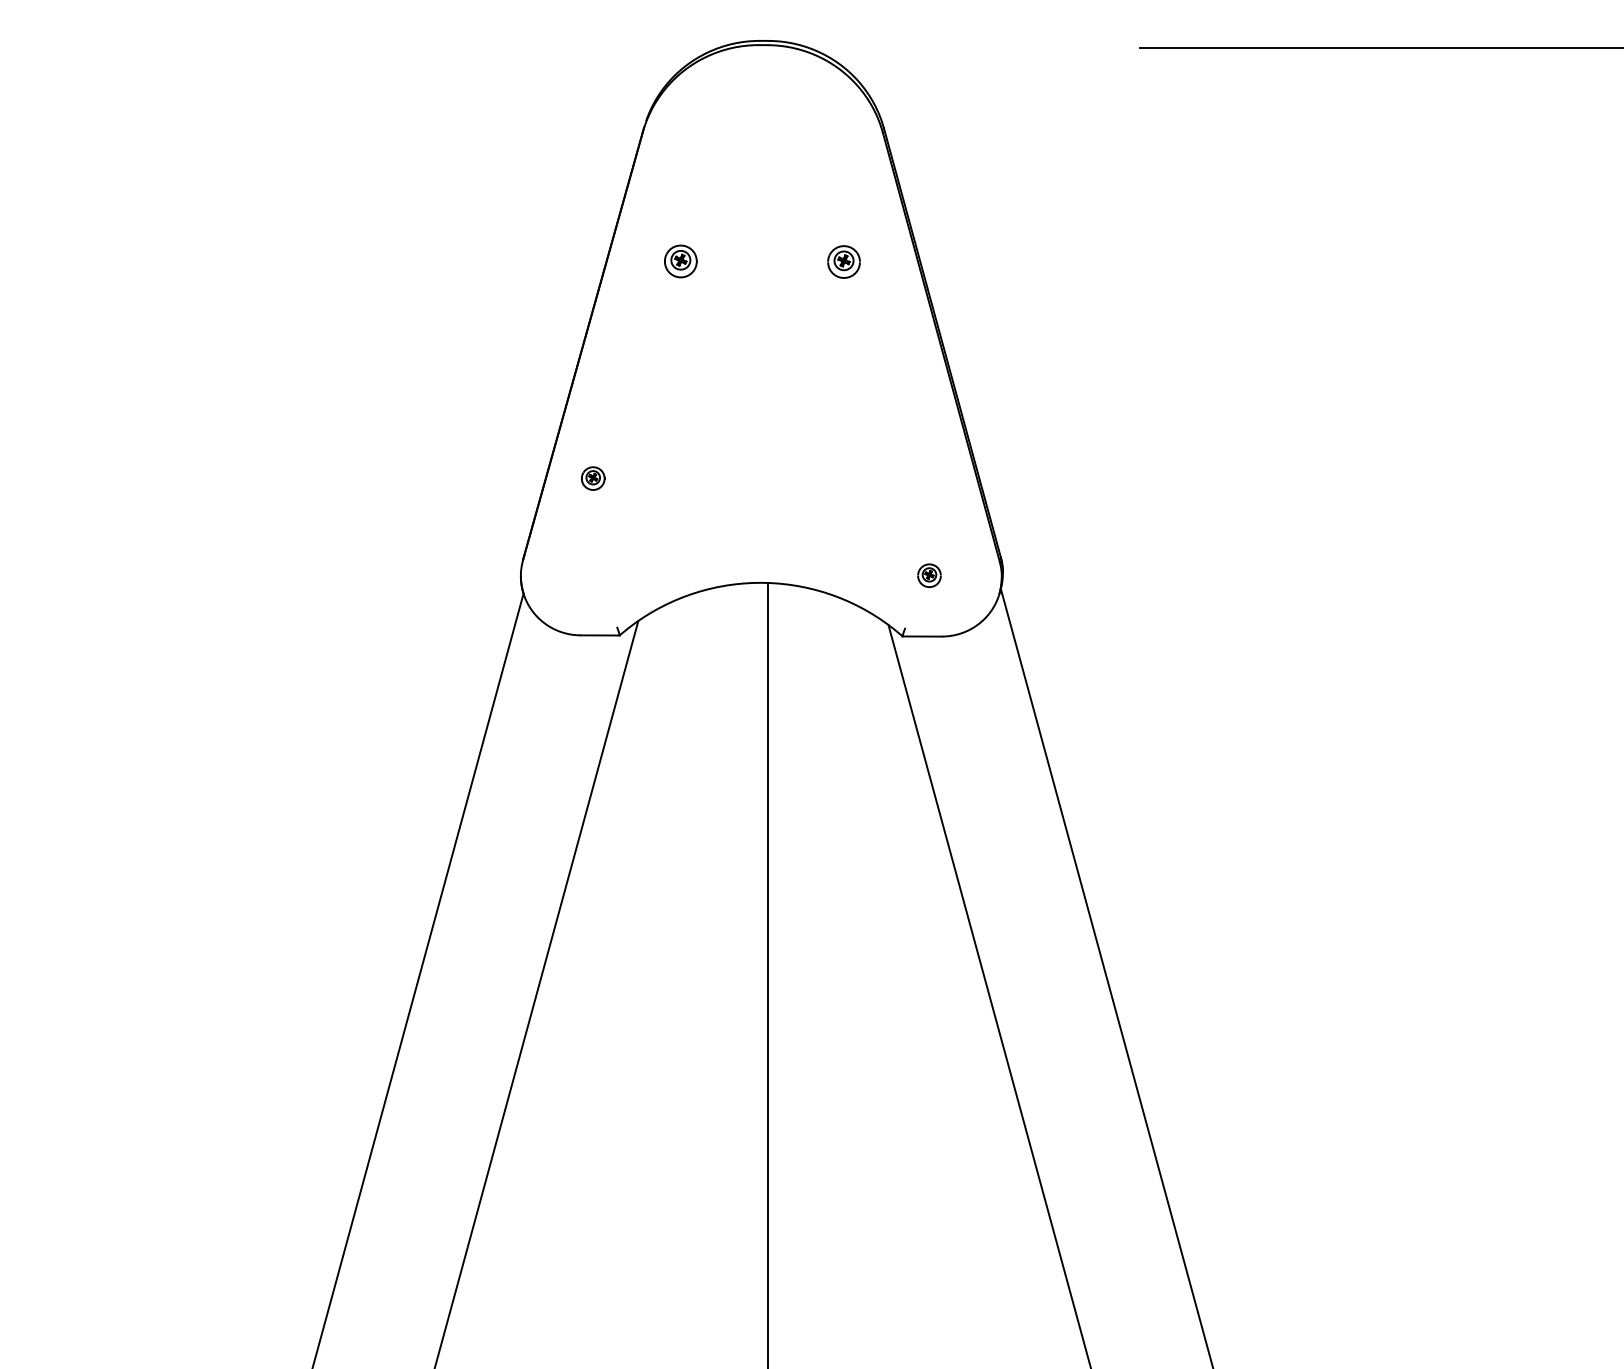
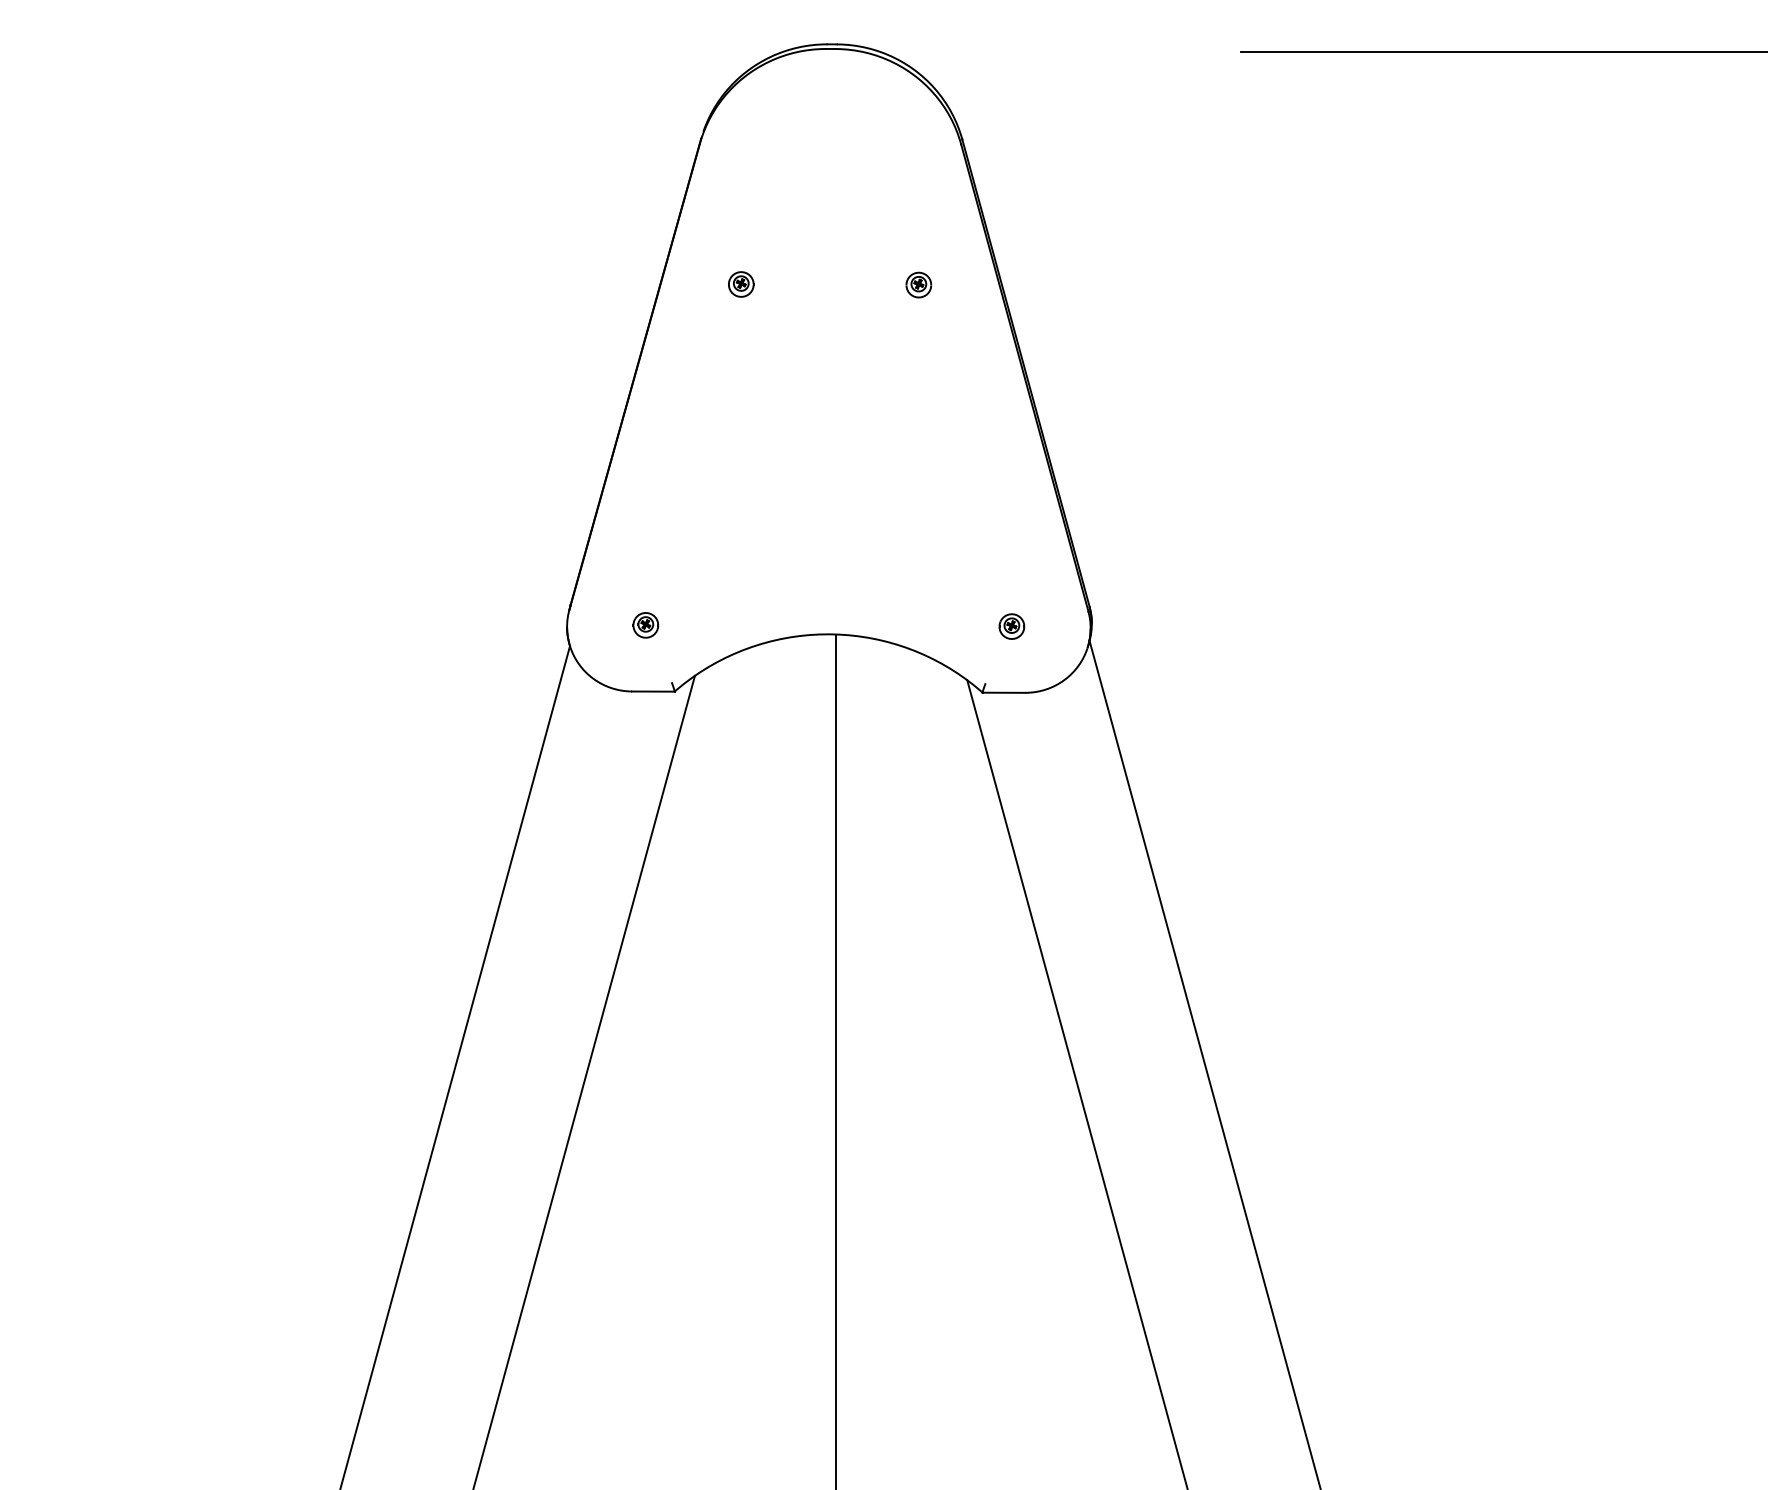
part: (680, 261) -> (740, 284), size x0.71
part: (843, 261) -> (918, 284), size x0.71
part: (593, 478) -> (646, 625), moved

